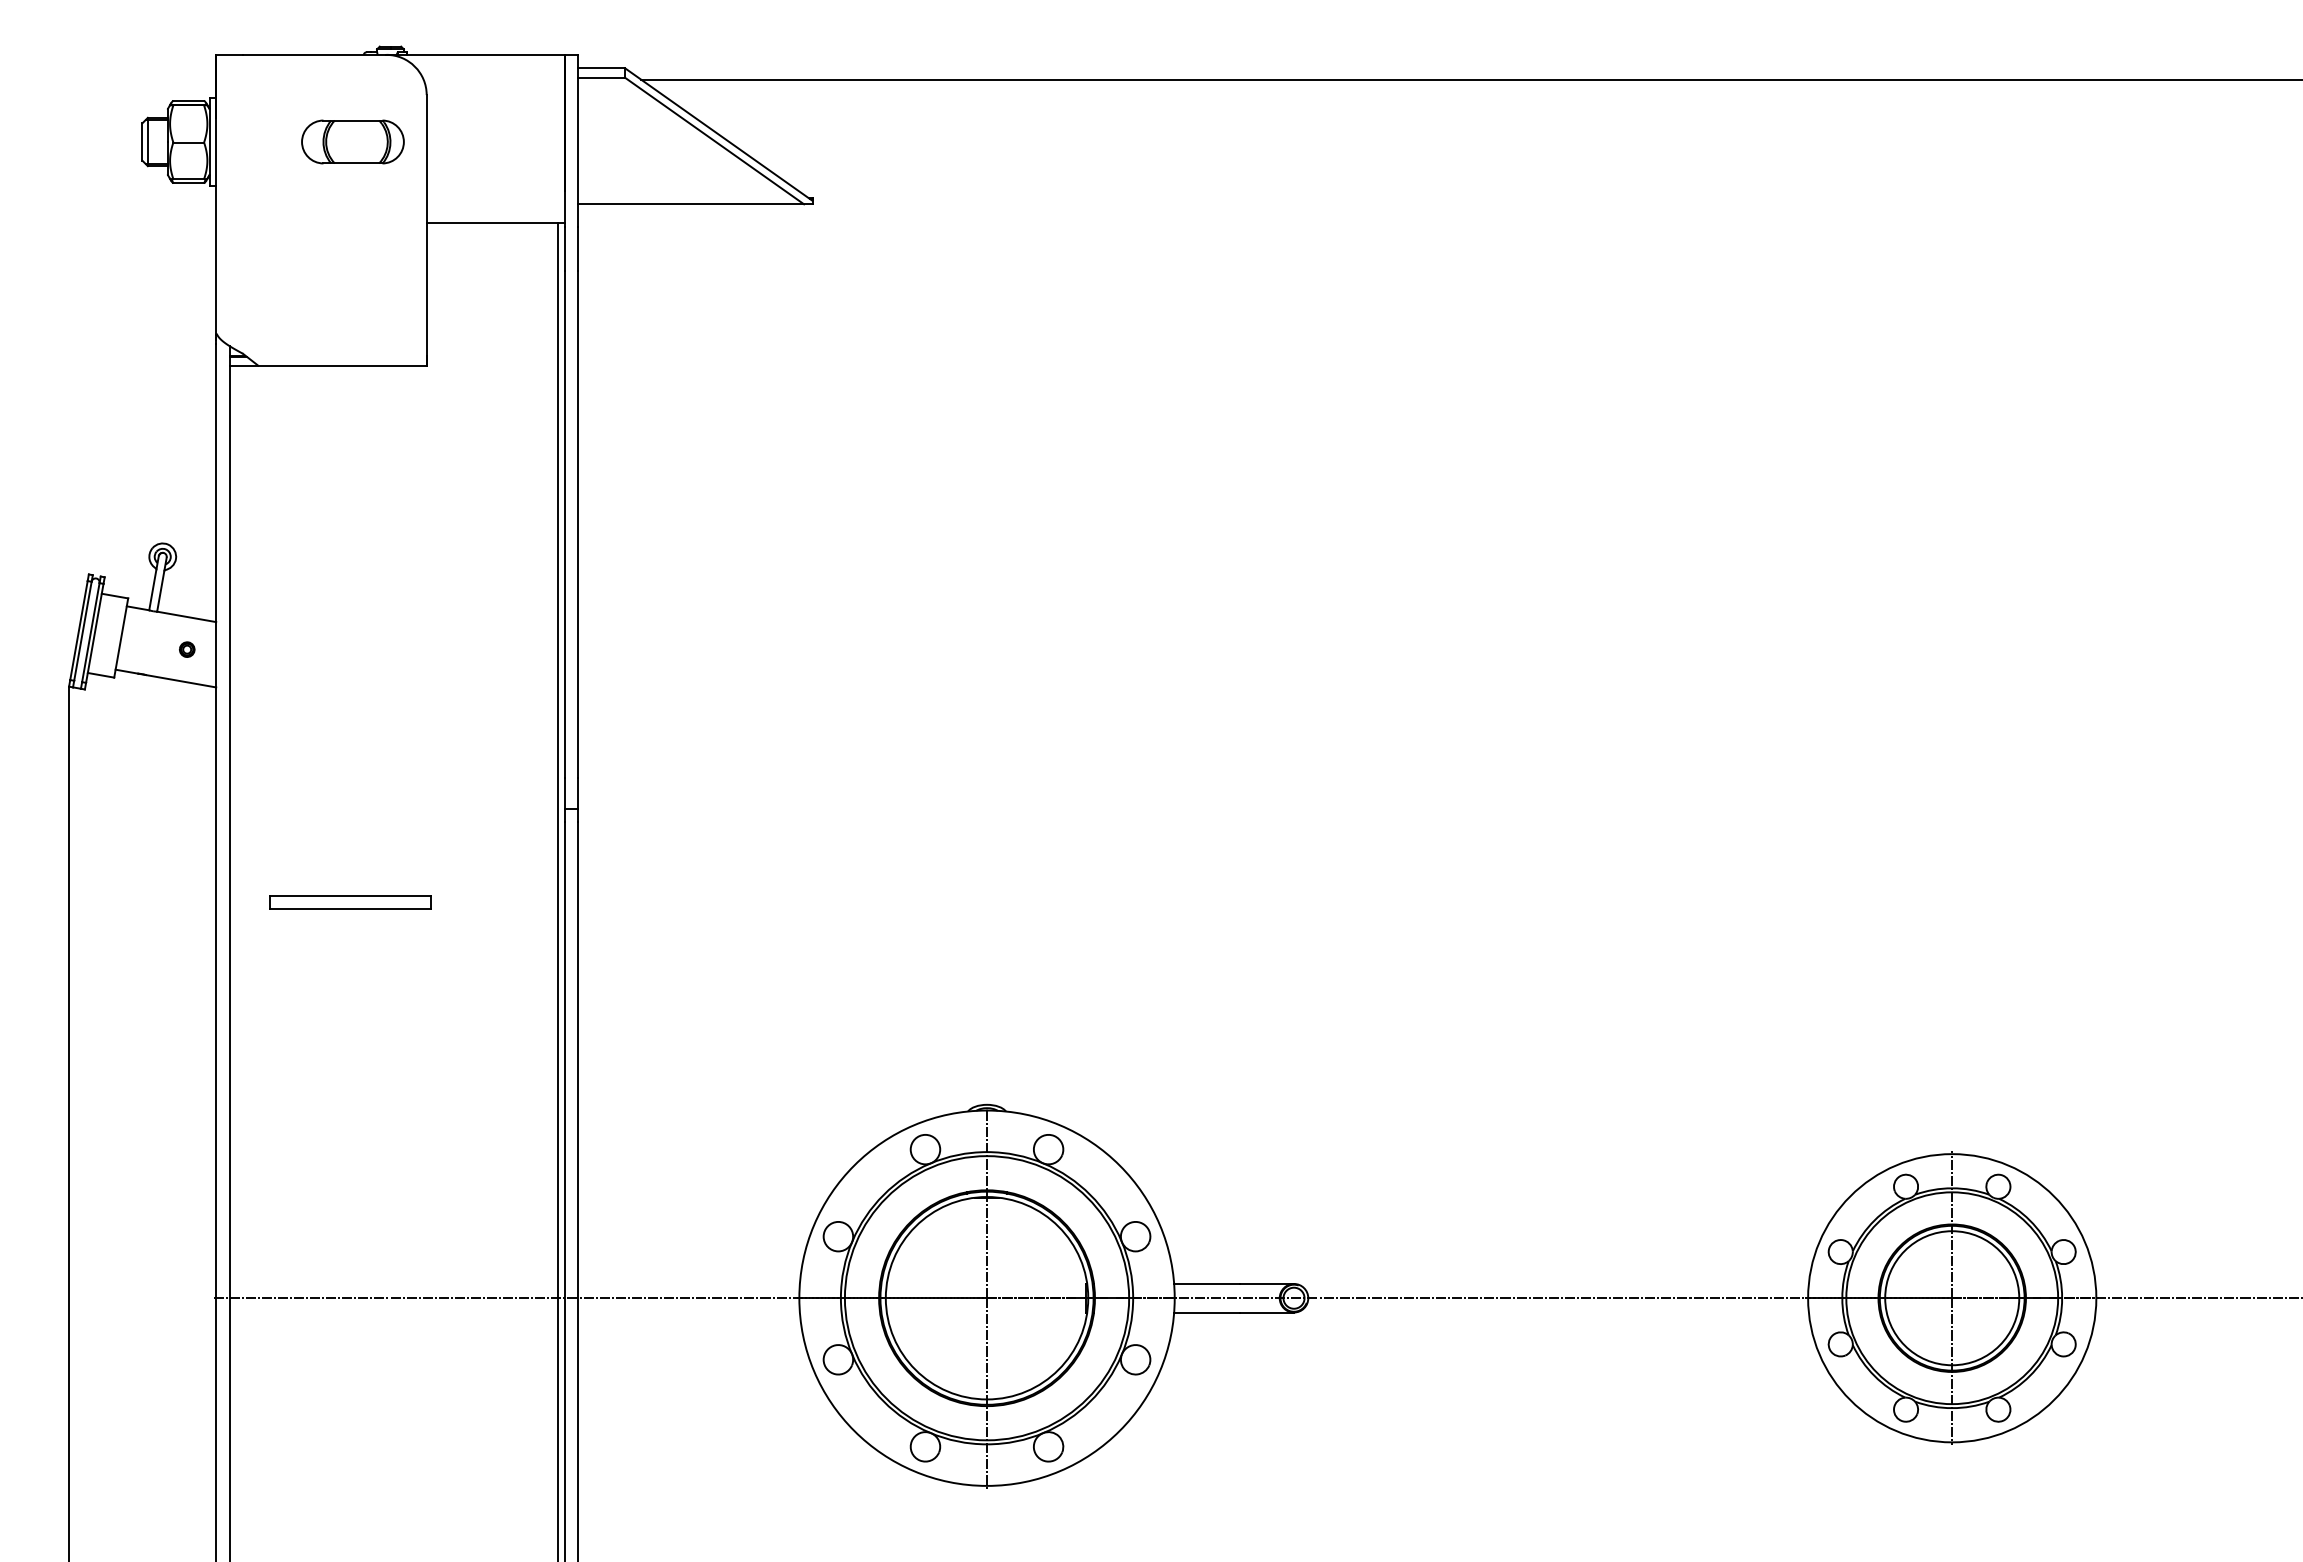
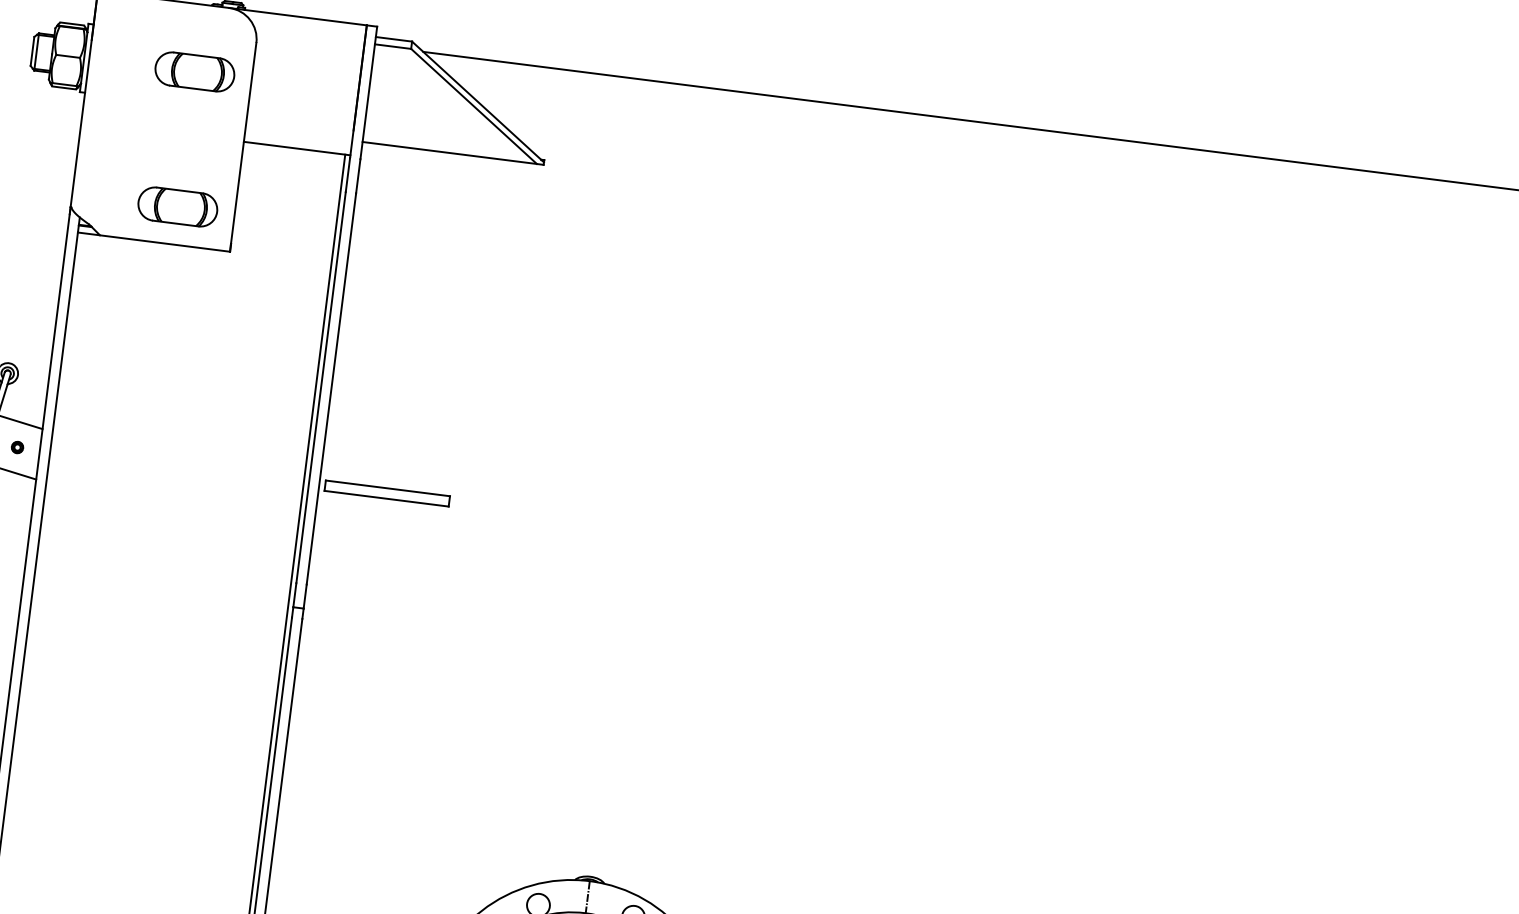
part: (352, 316) -> (177, 206), added
part: (350, 902) -> (387, 493), moved

